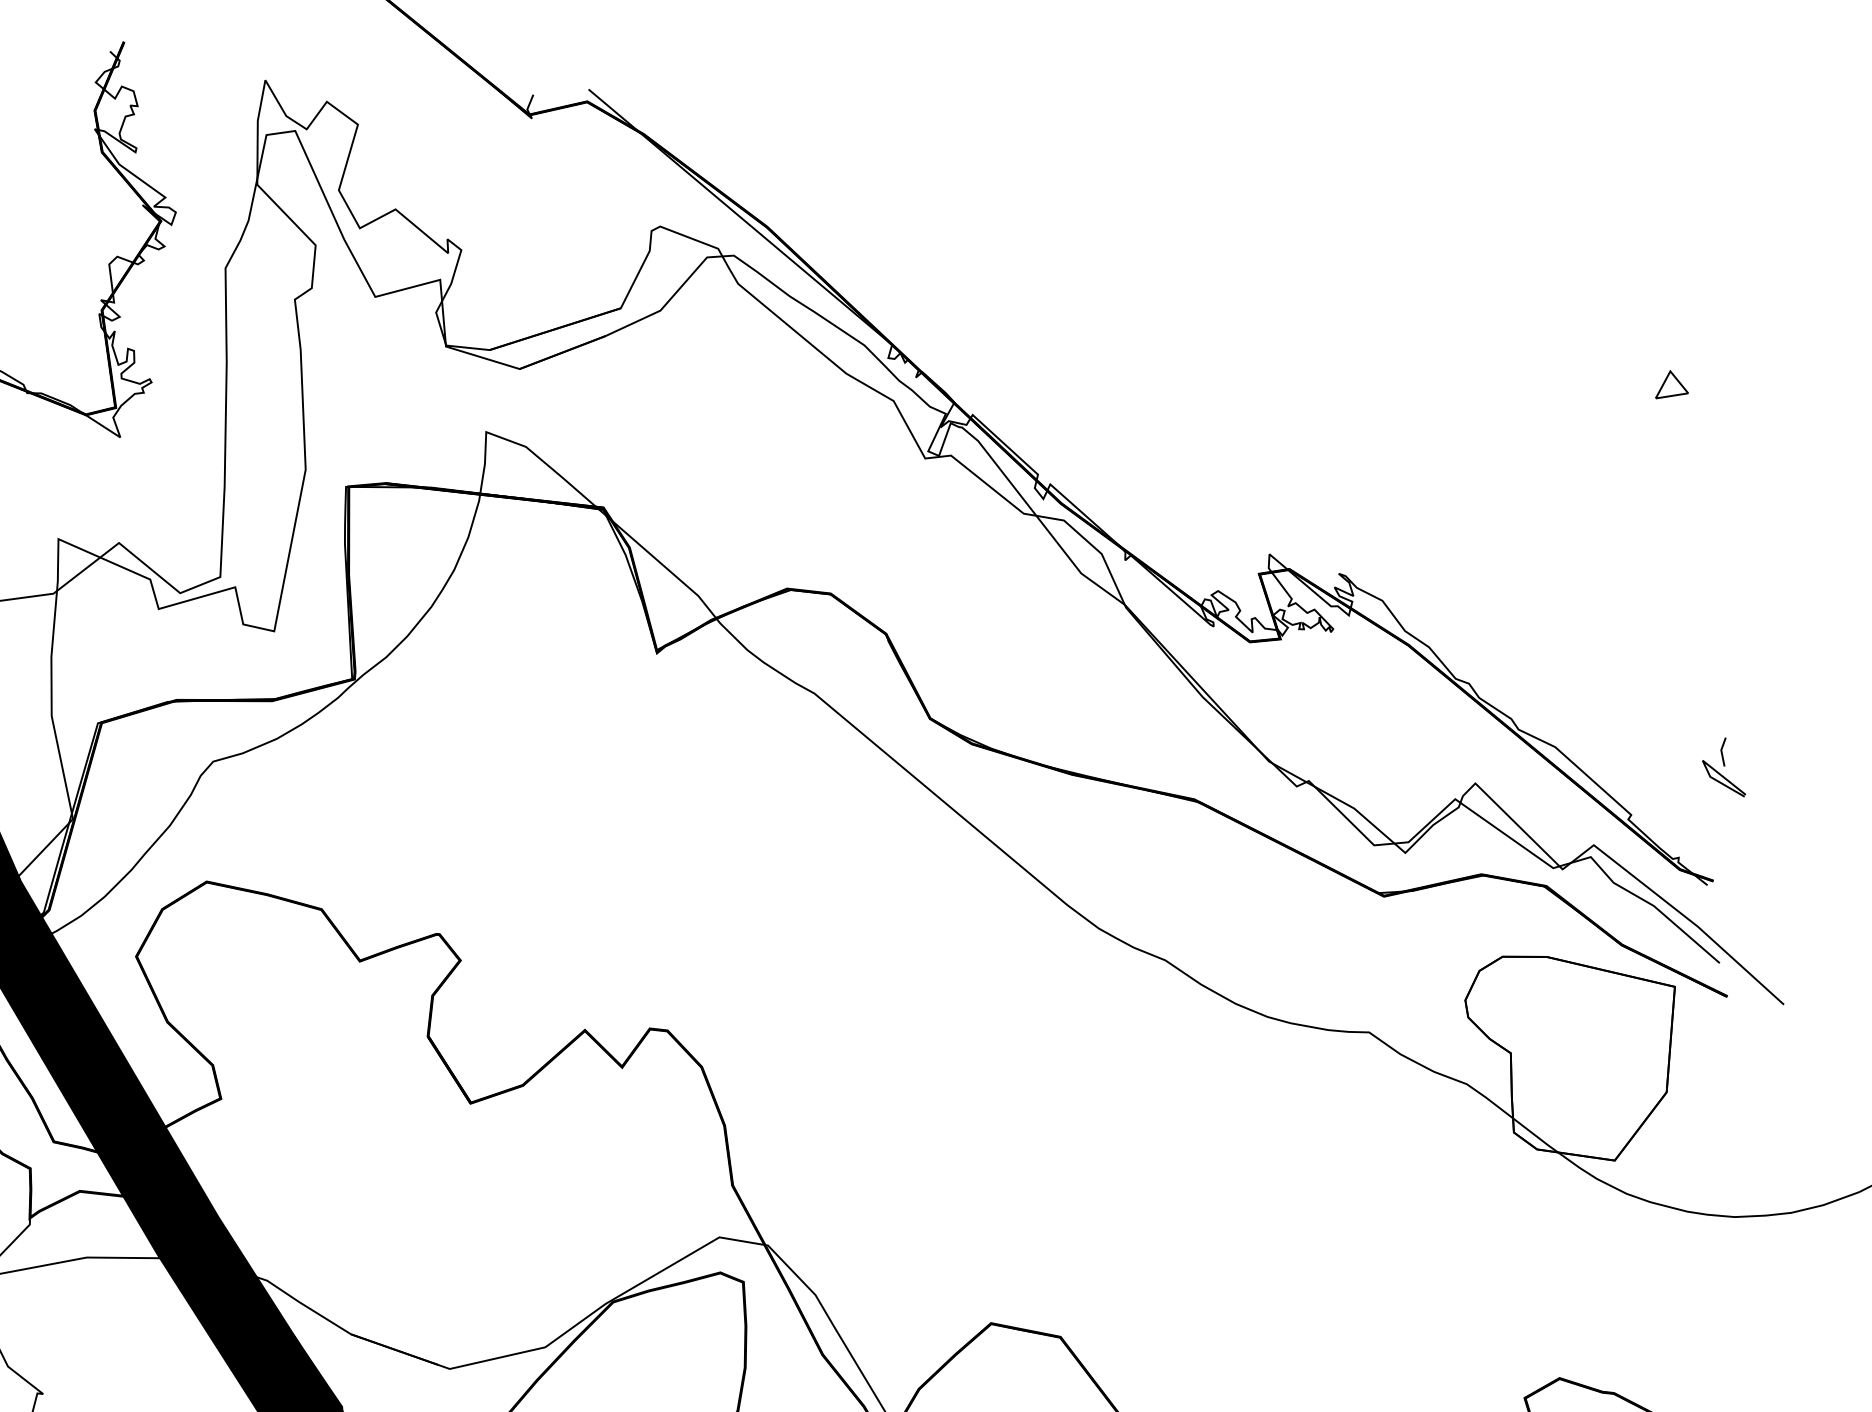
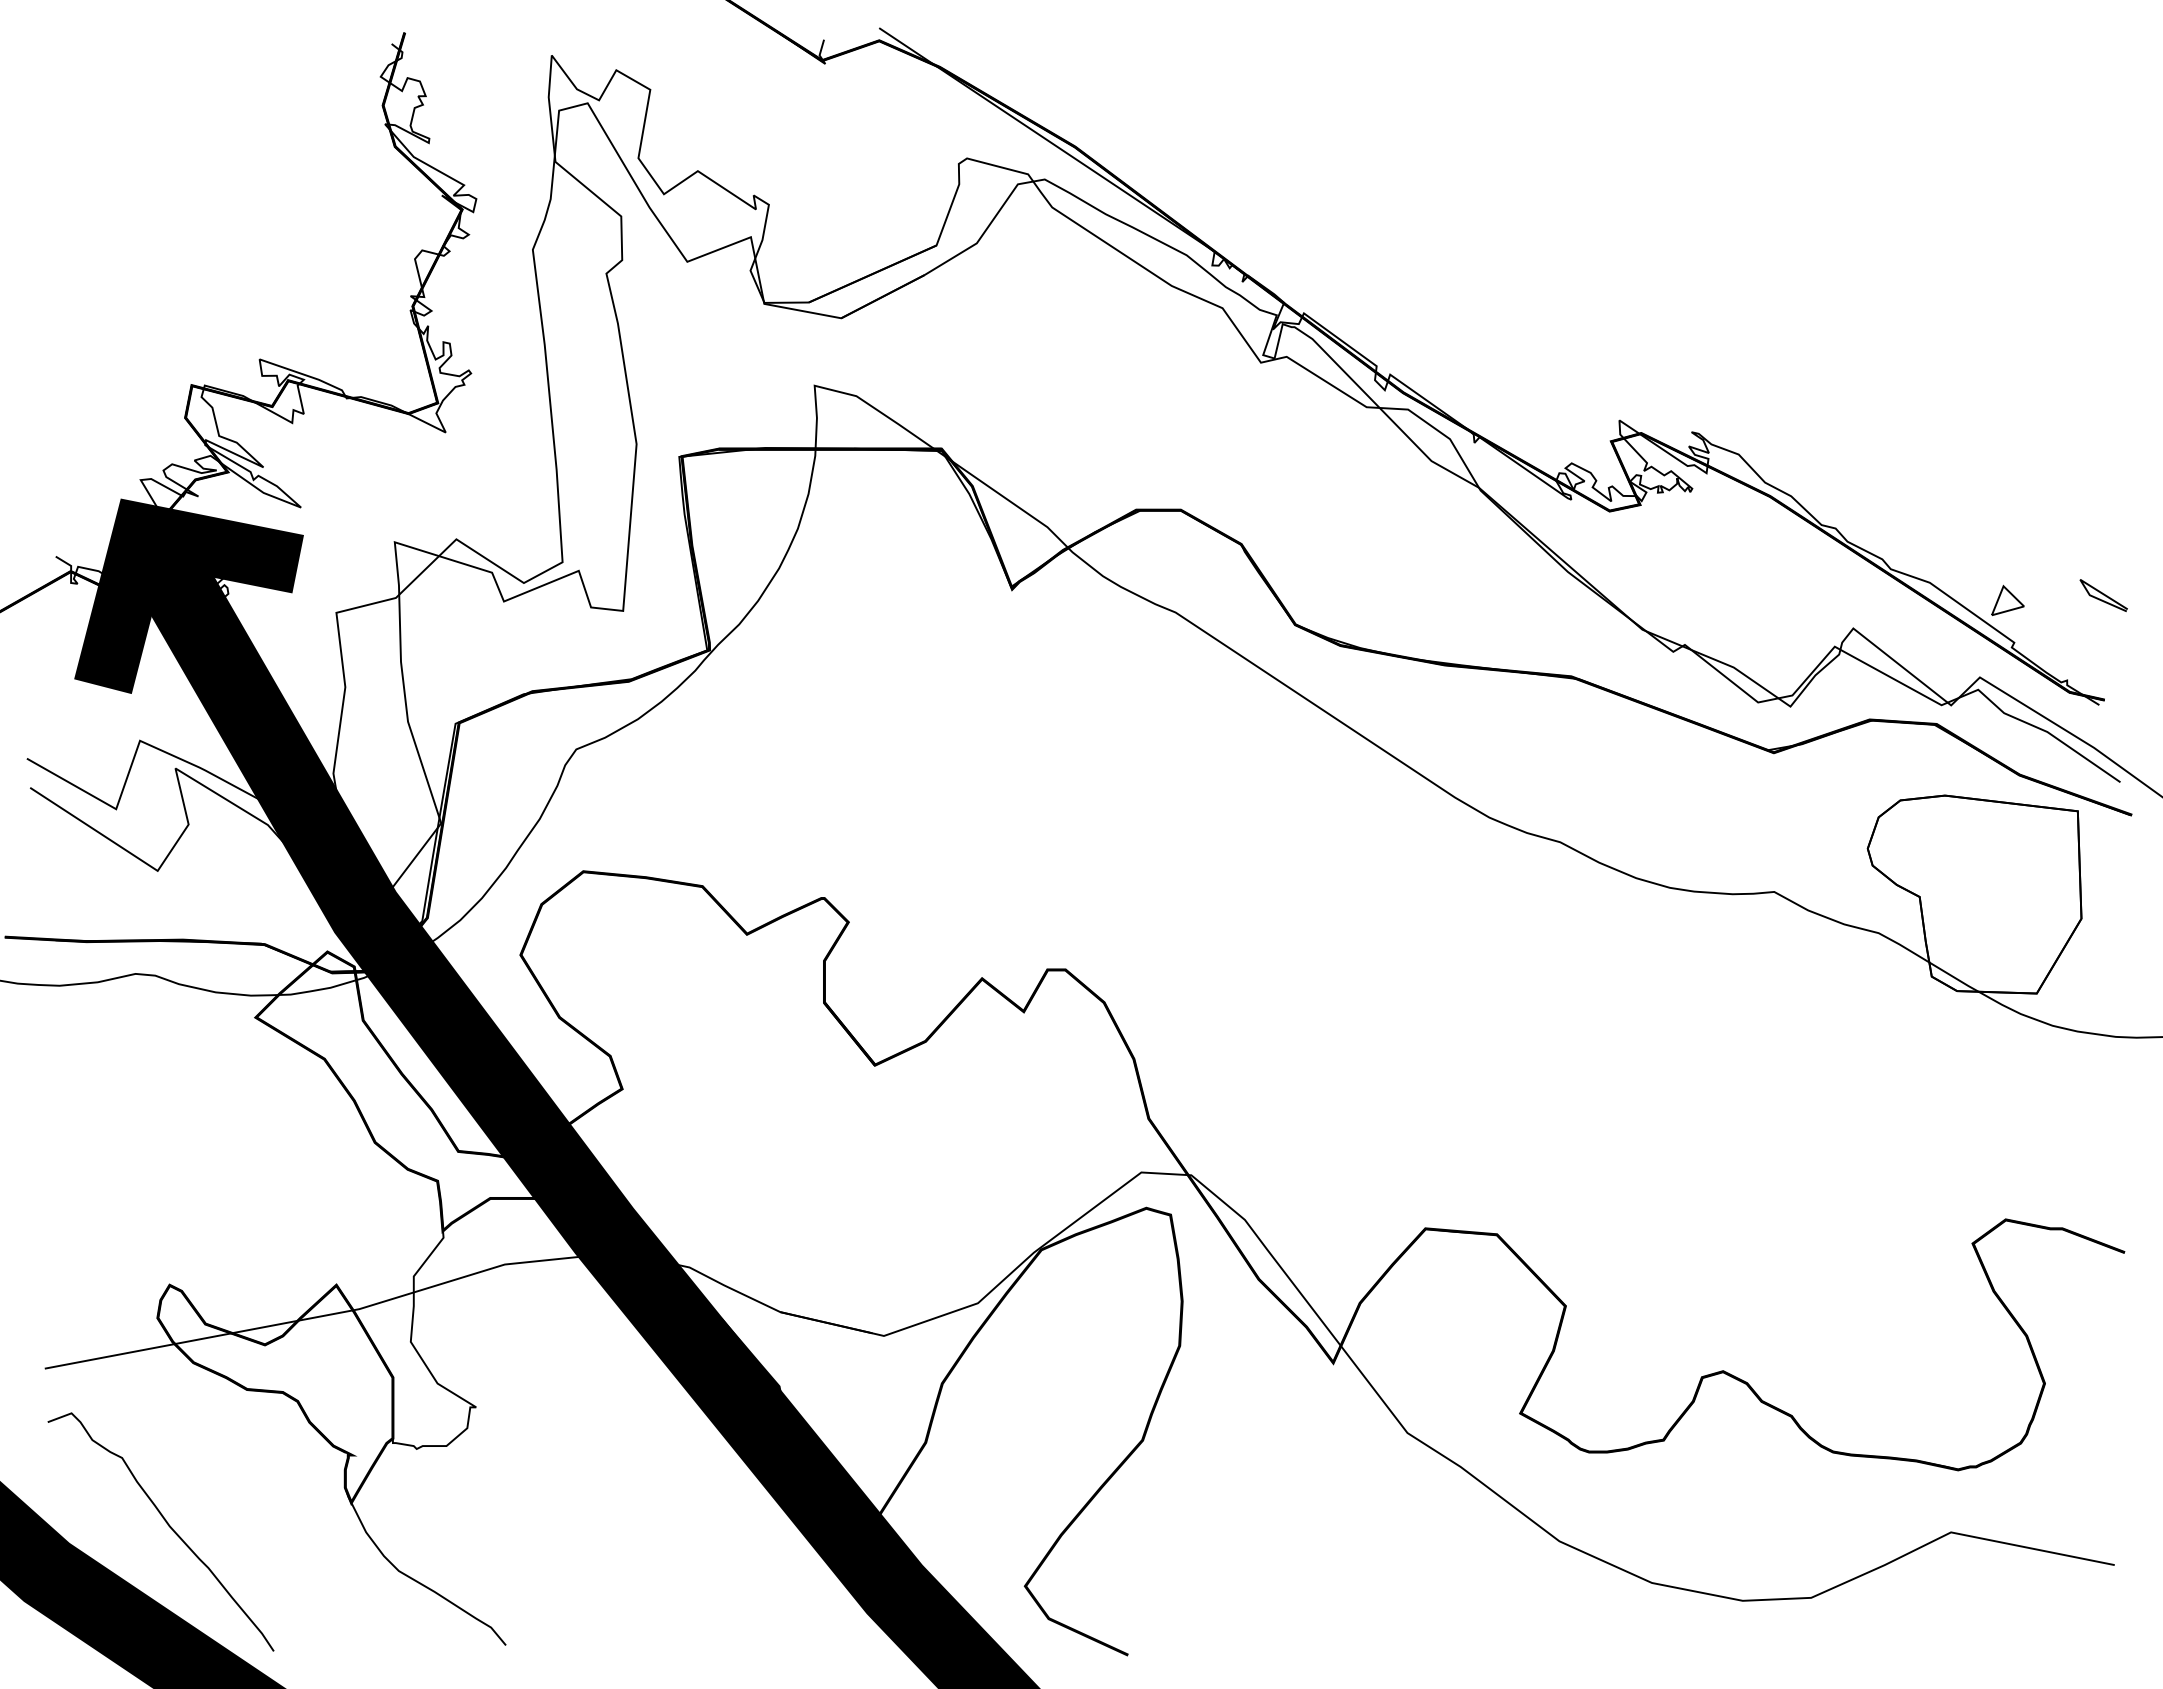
part: (1672, 384) -> (2007, 599), moved
line: (1722, 751) -> (2099, 568), removed

